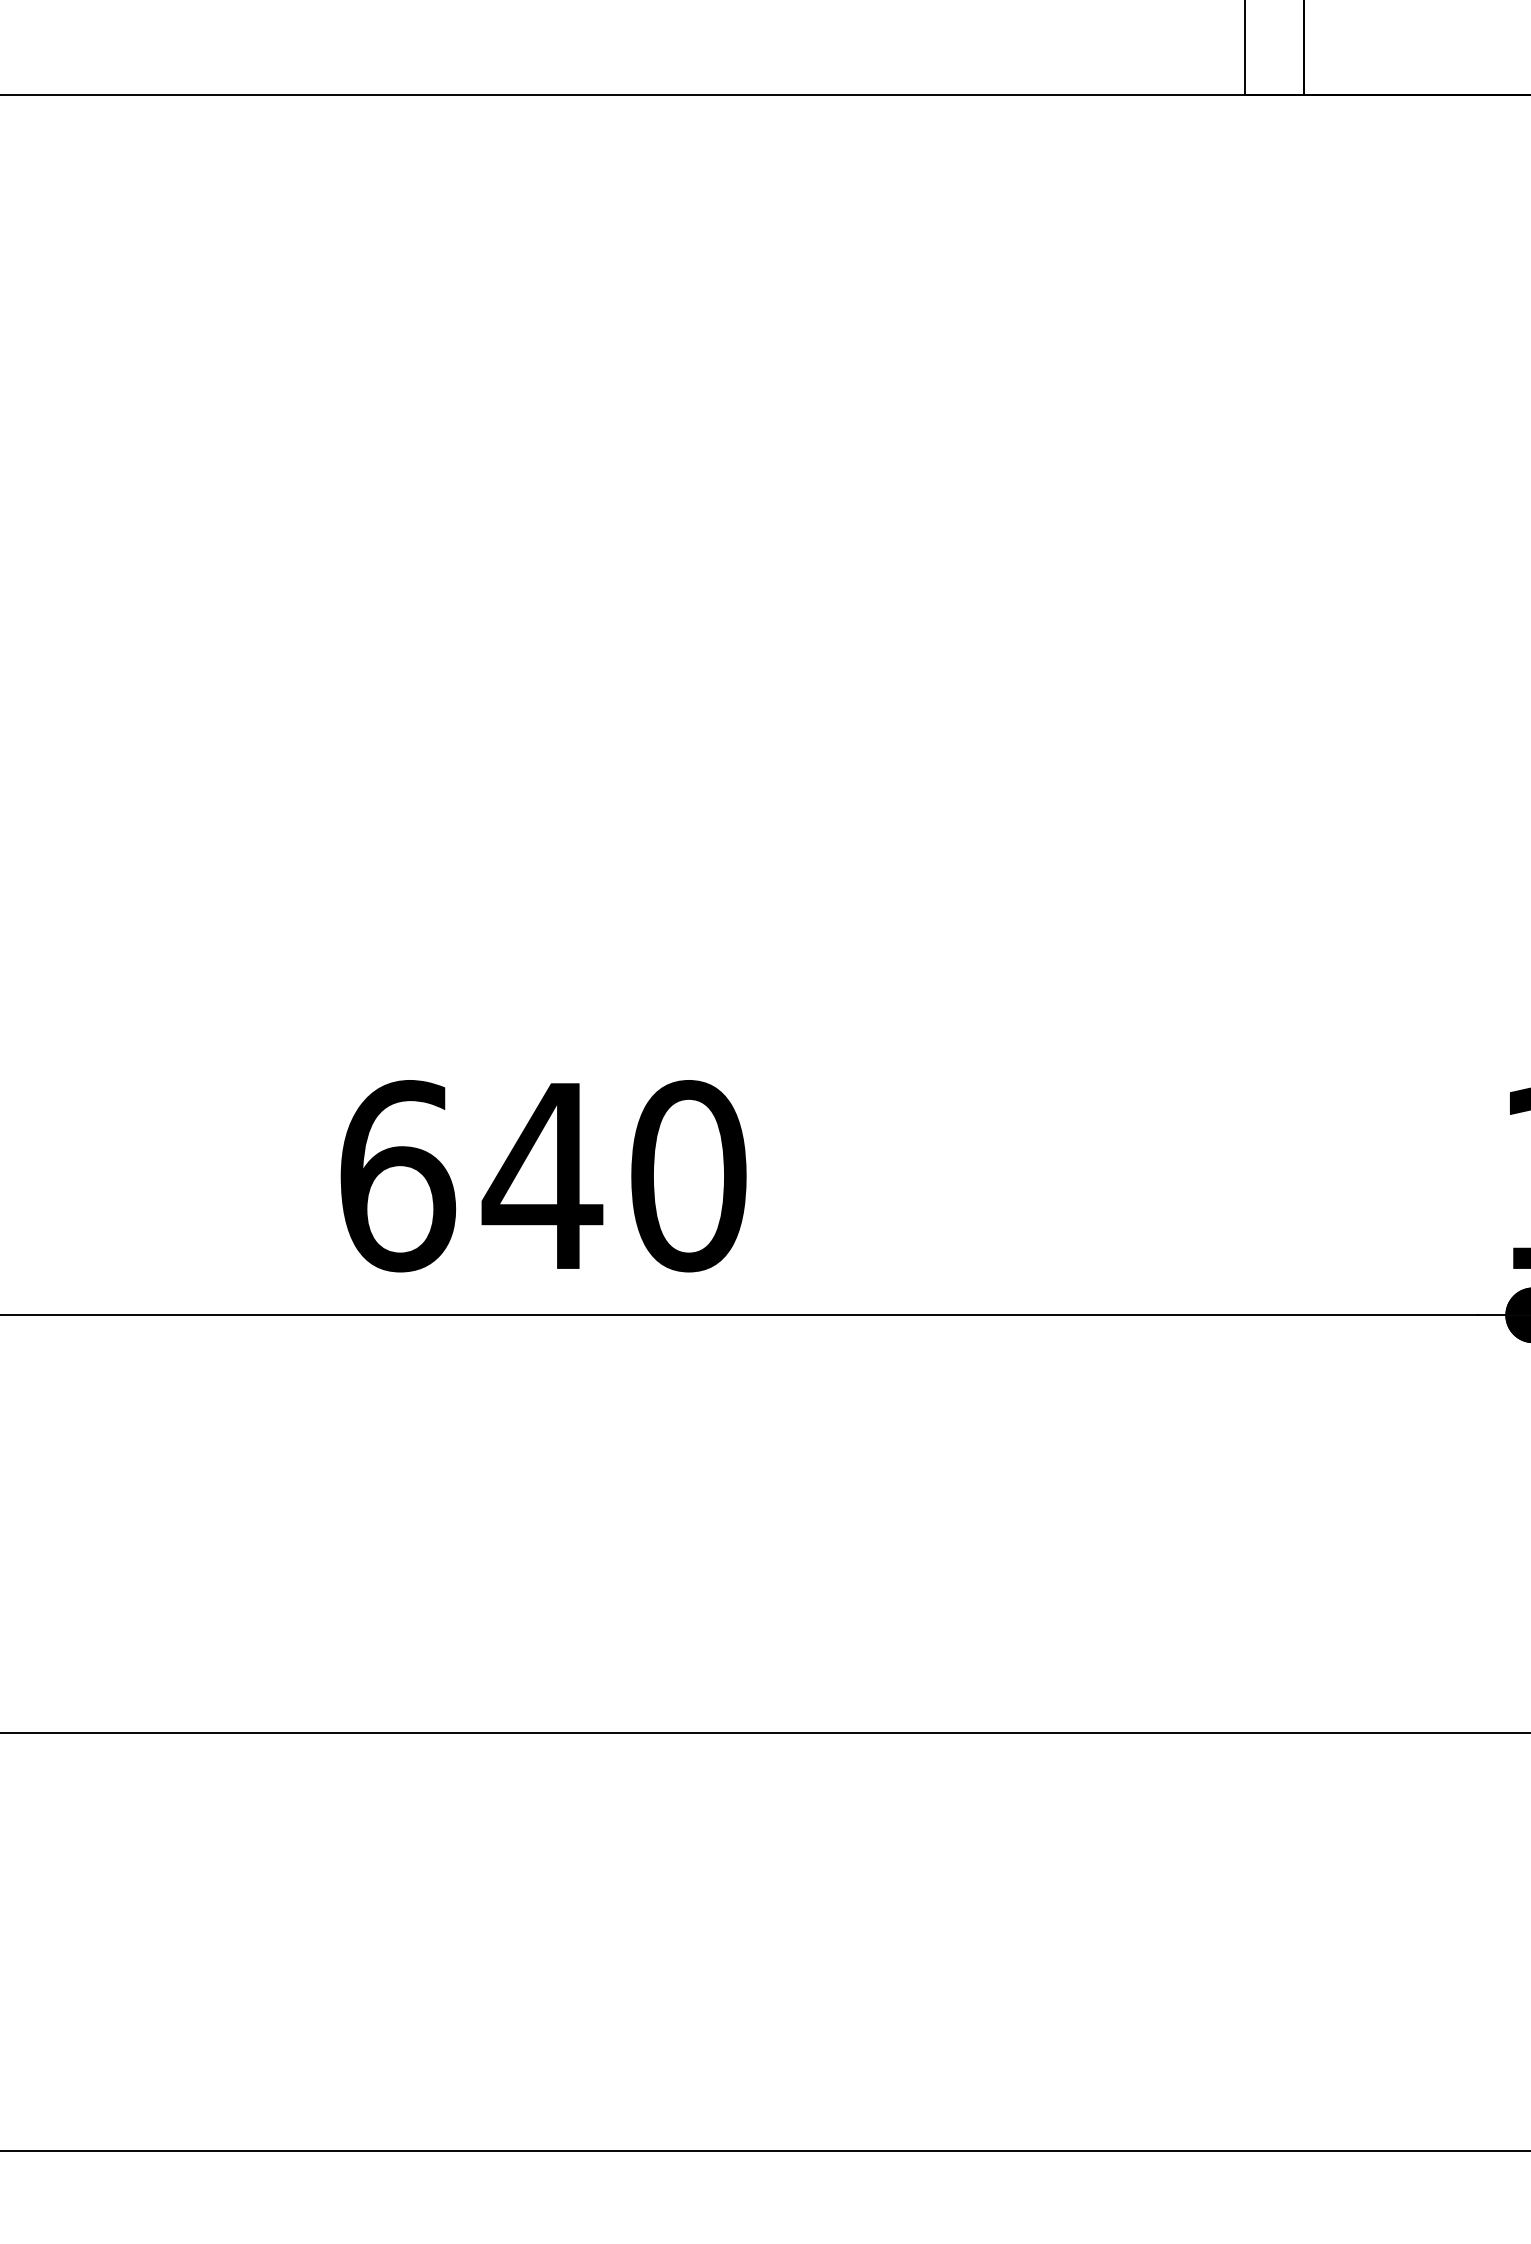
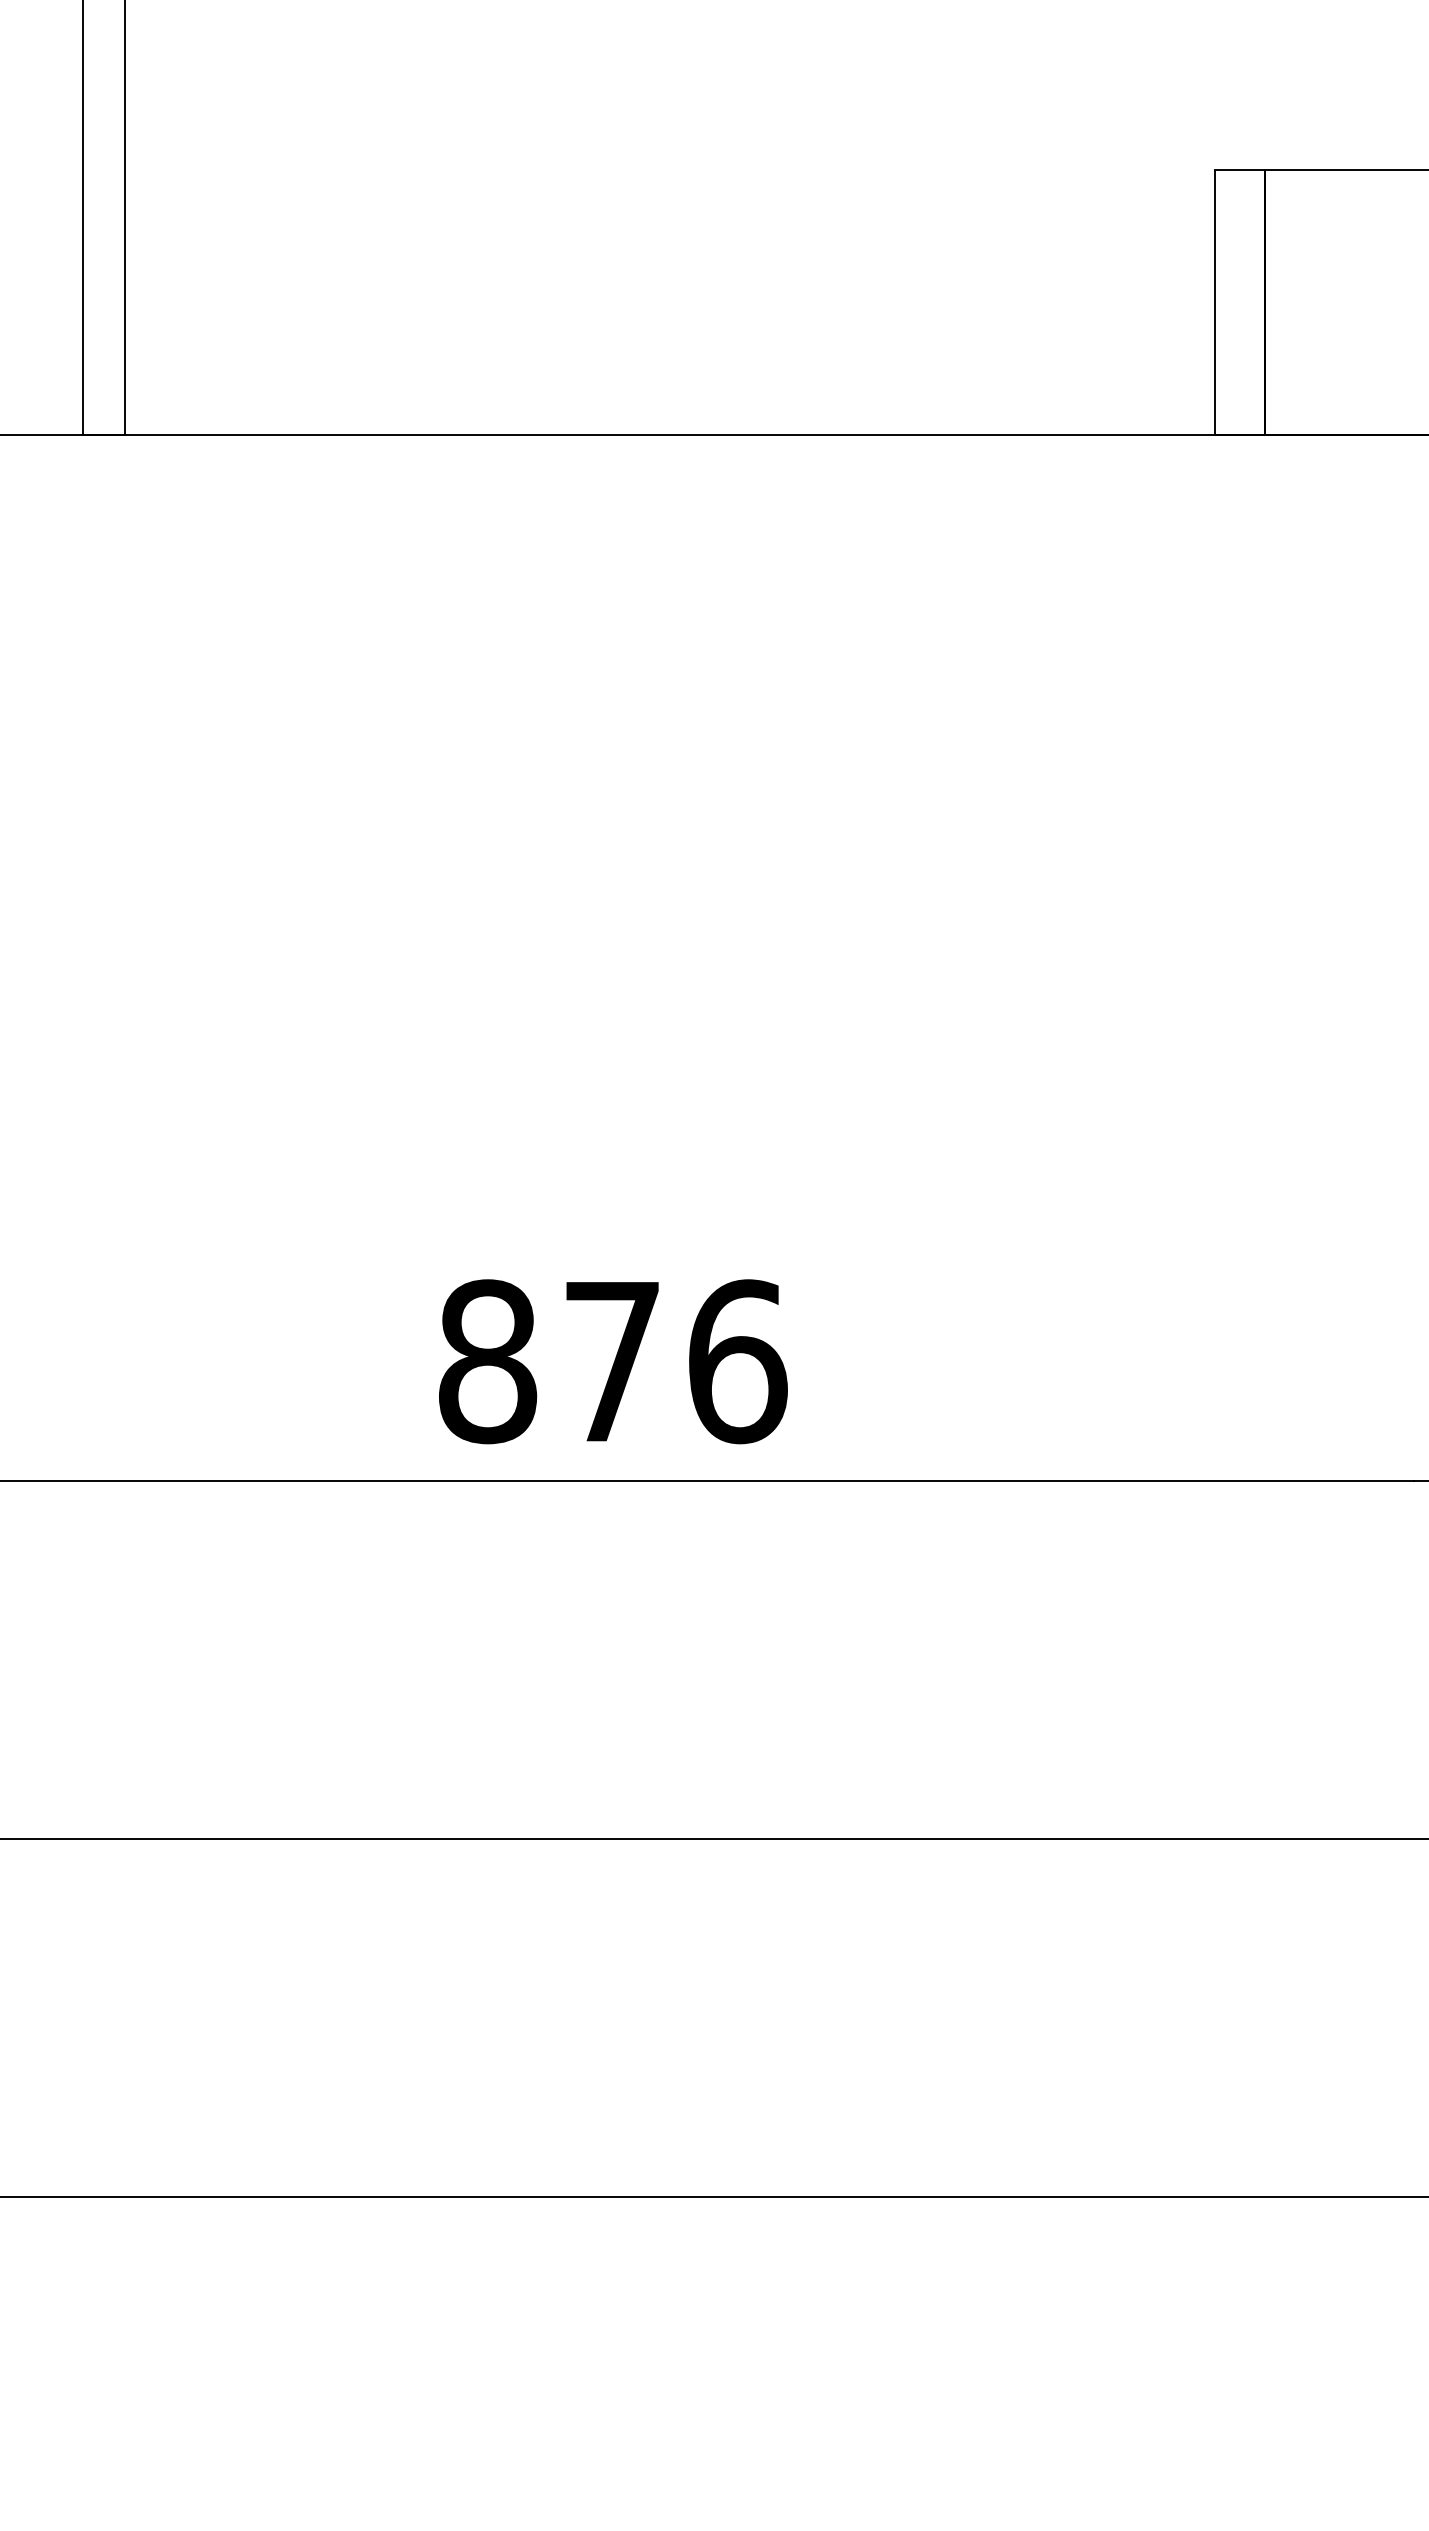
text: (543, 1175) -> (613, 1361), 640 -> 876

